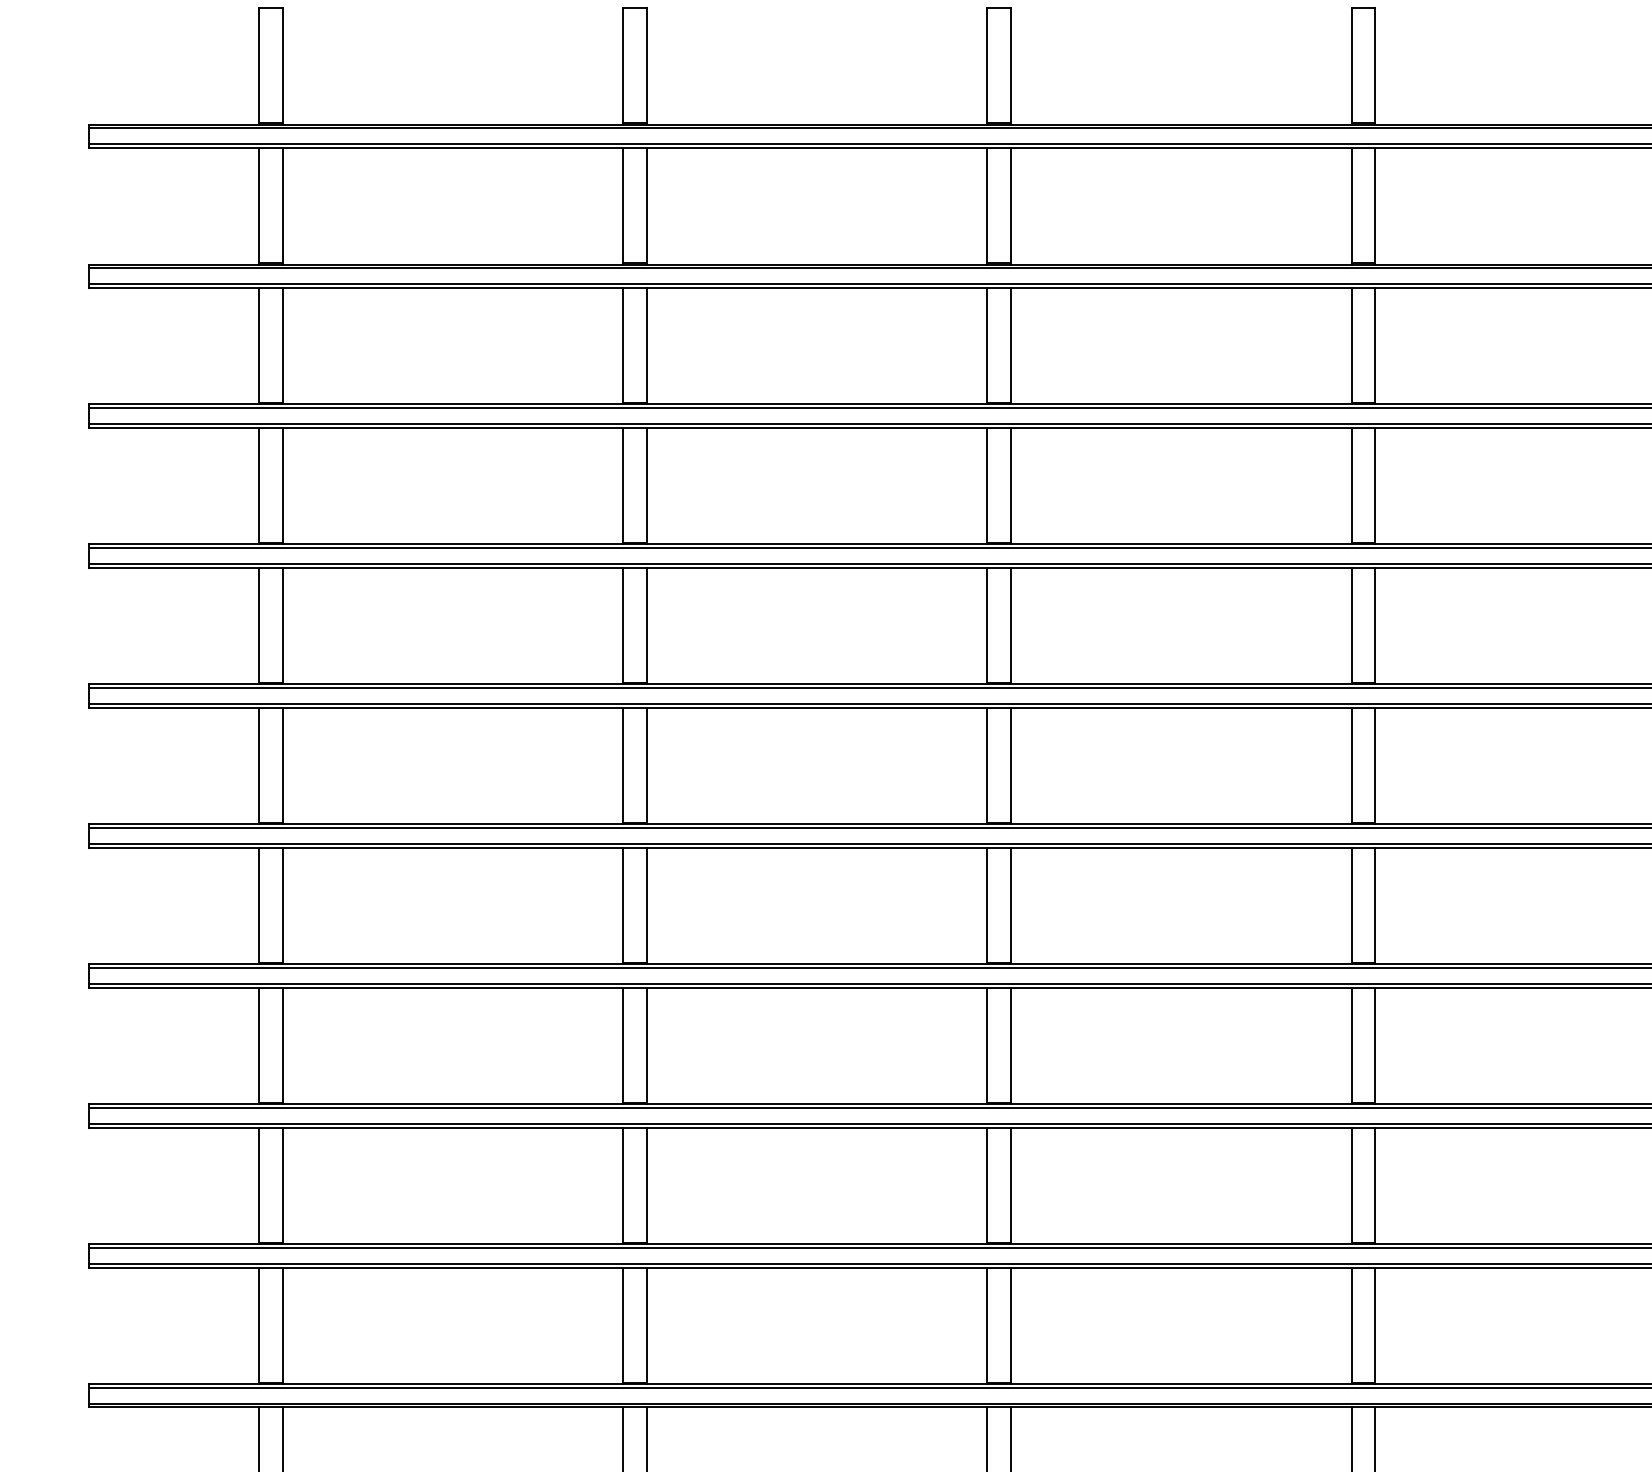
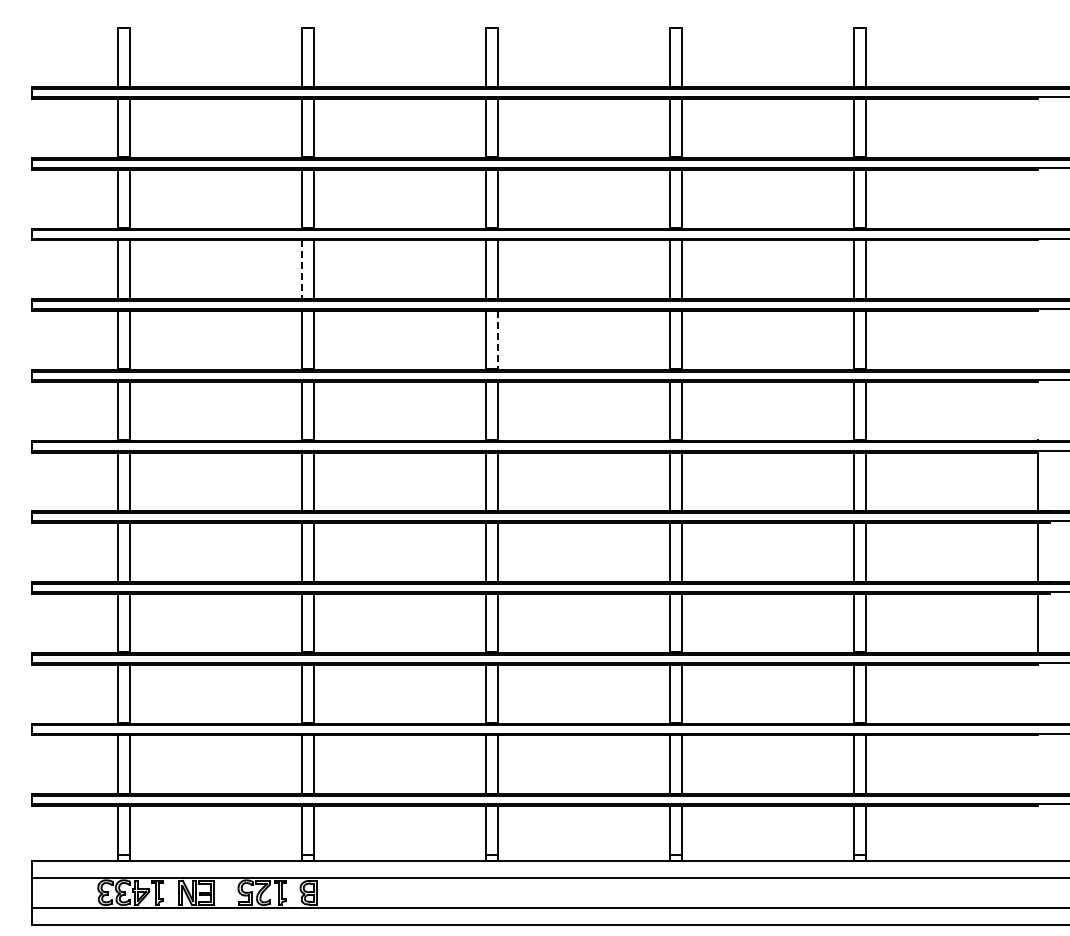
line: (624, 487) -> (302, 270), solid -> dashed
line: (1010, 625) -> (497, 340), solid -> dashed

